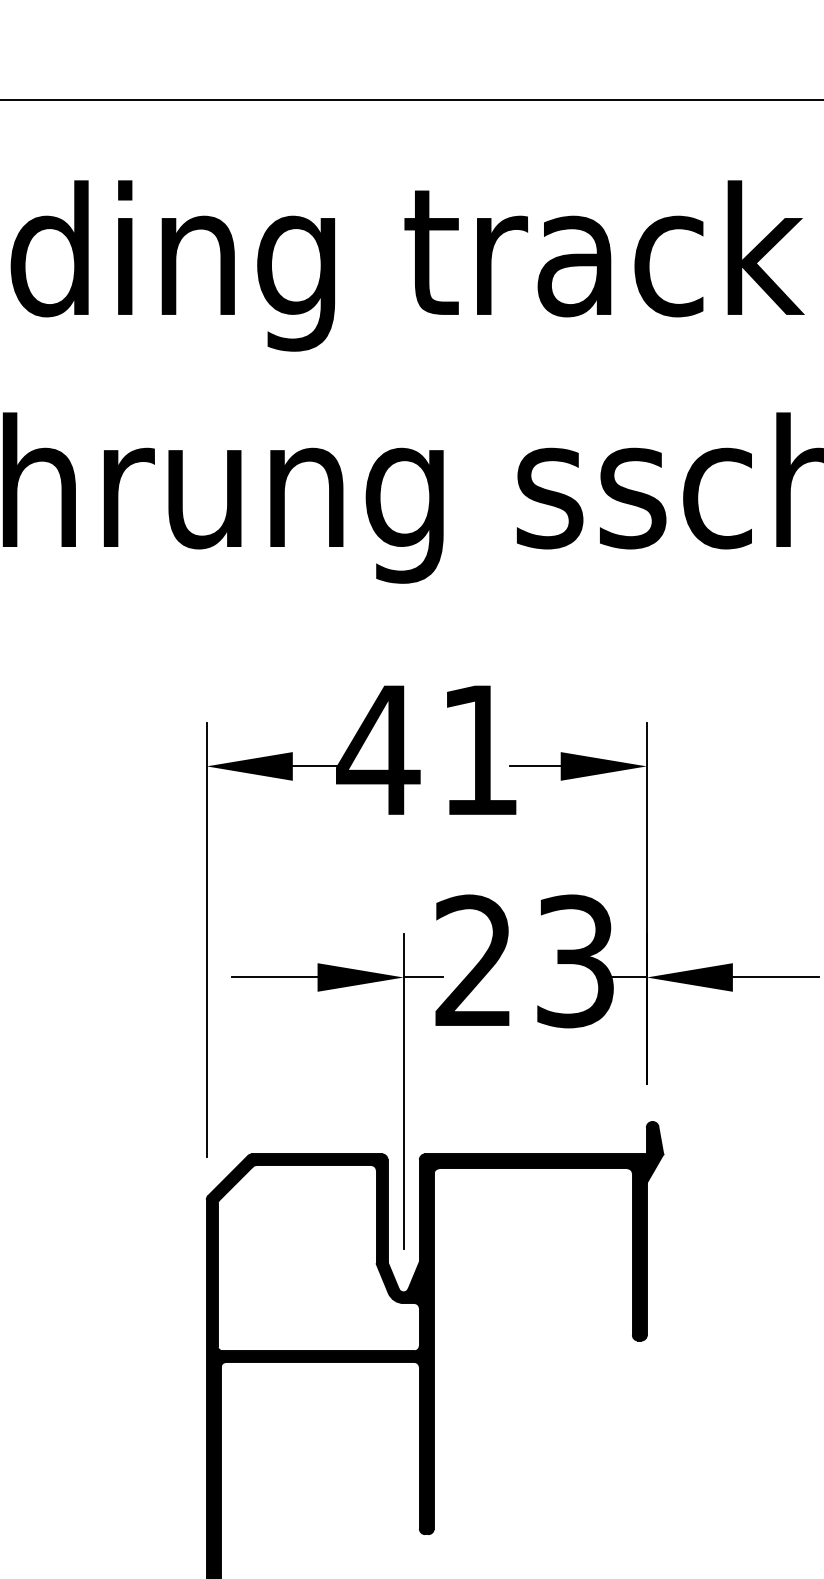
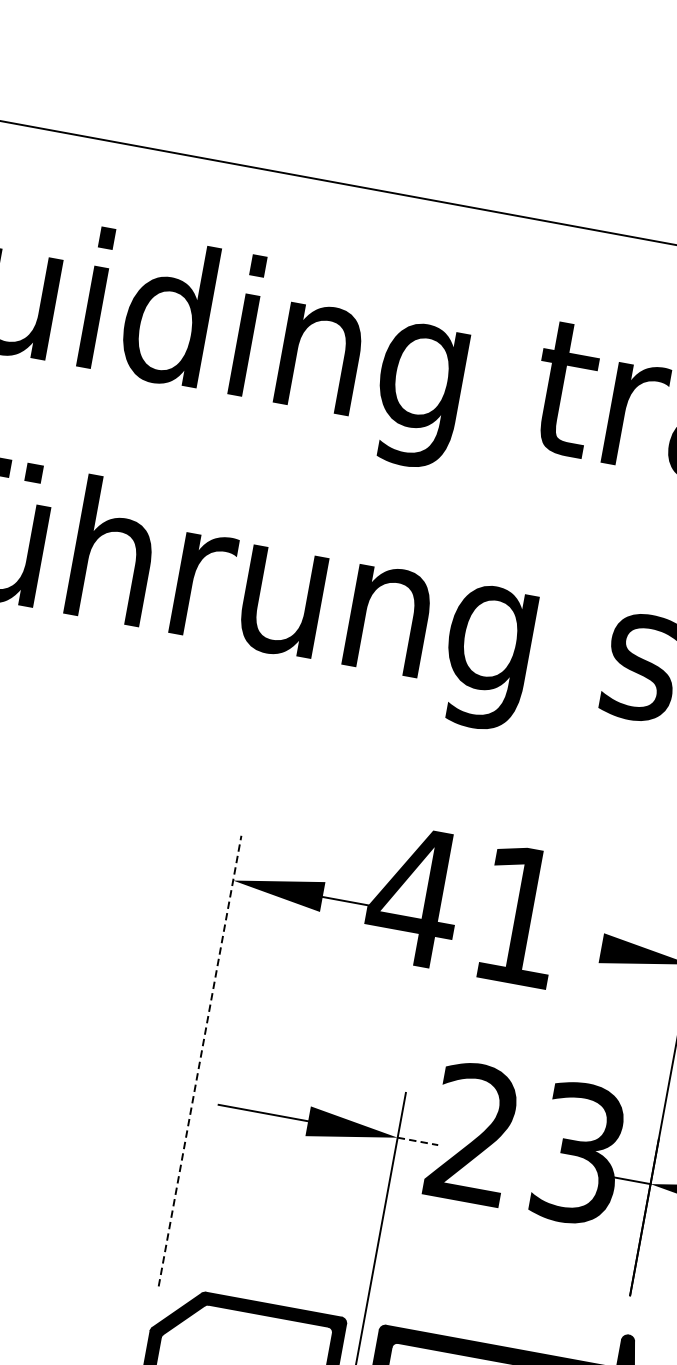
line: (535, 766) -> (575, 943), removed
line: (206, 940) -> (199, 1061), solid -> dashed
line: (423, 977) -> (418, 1141), solid -> dashed

